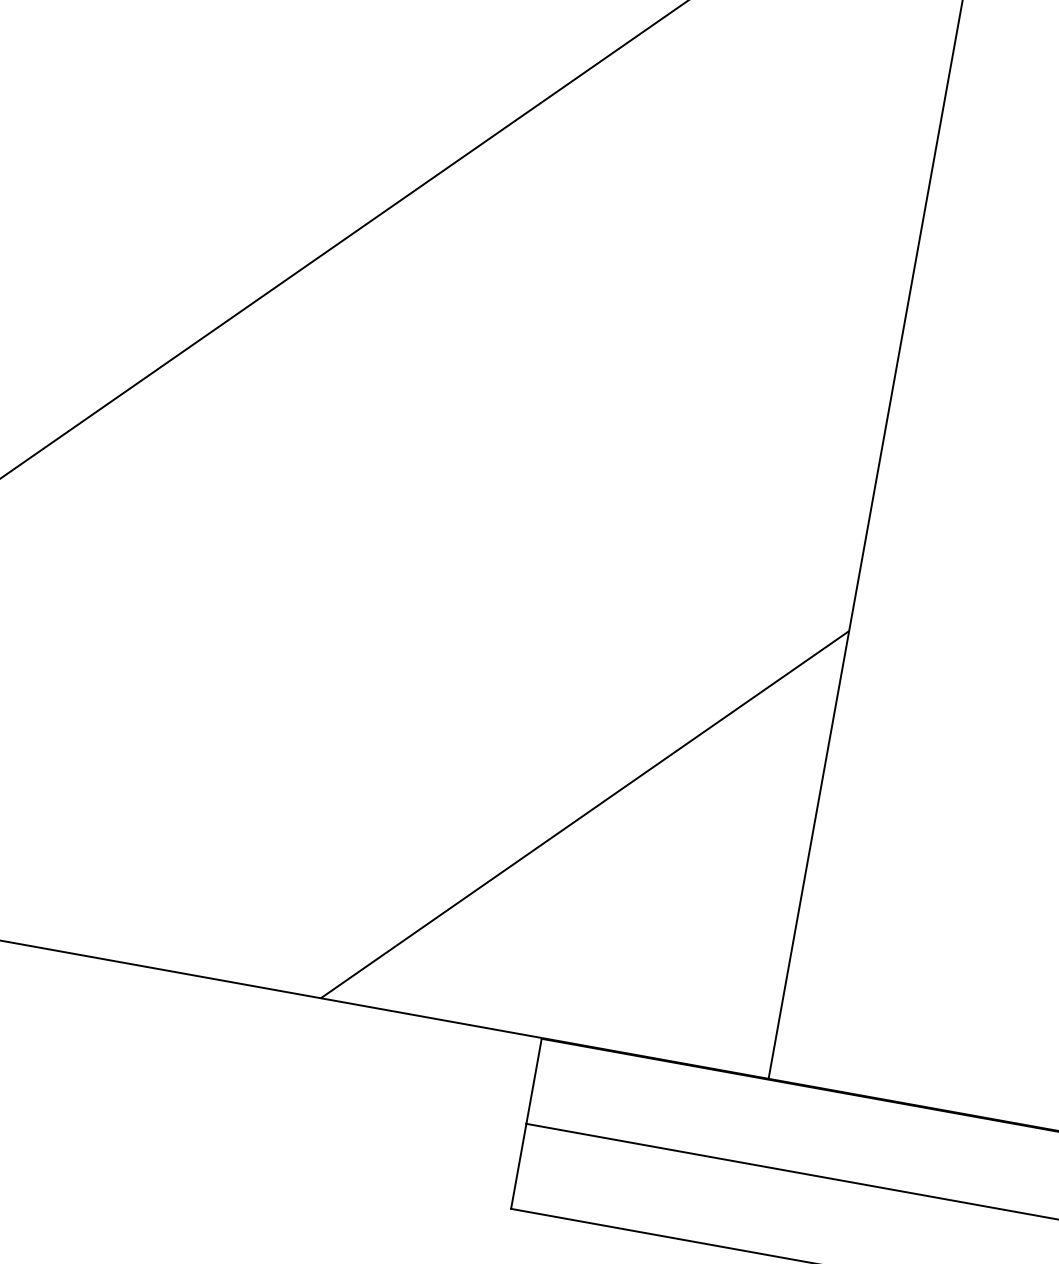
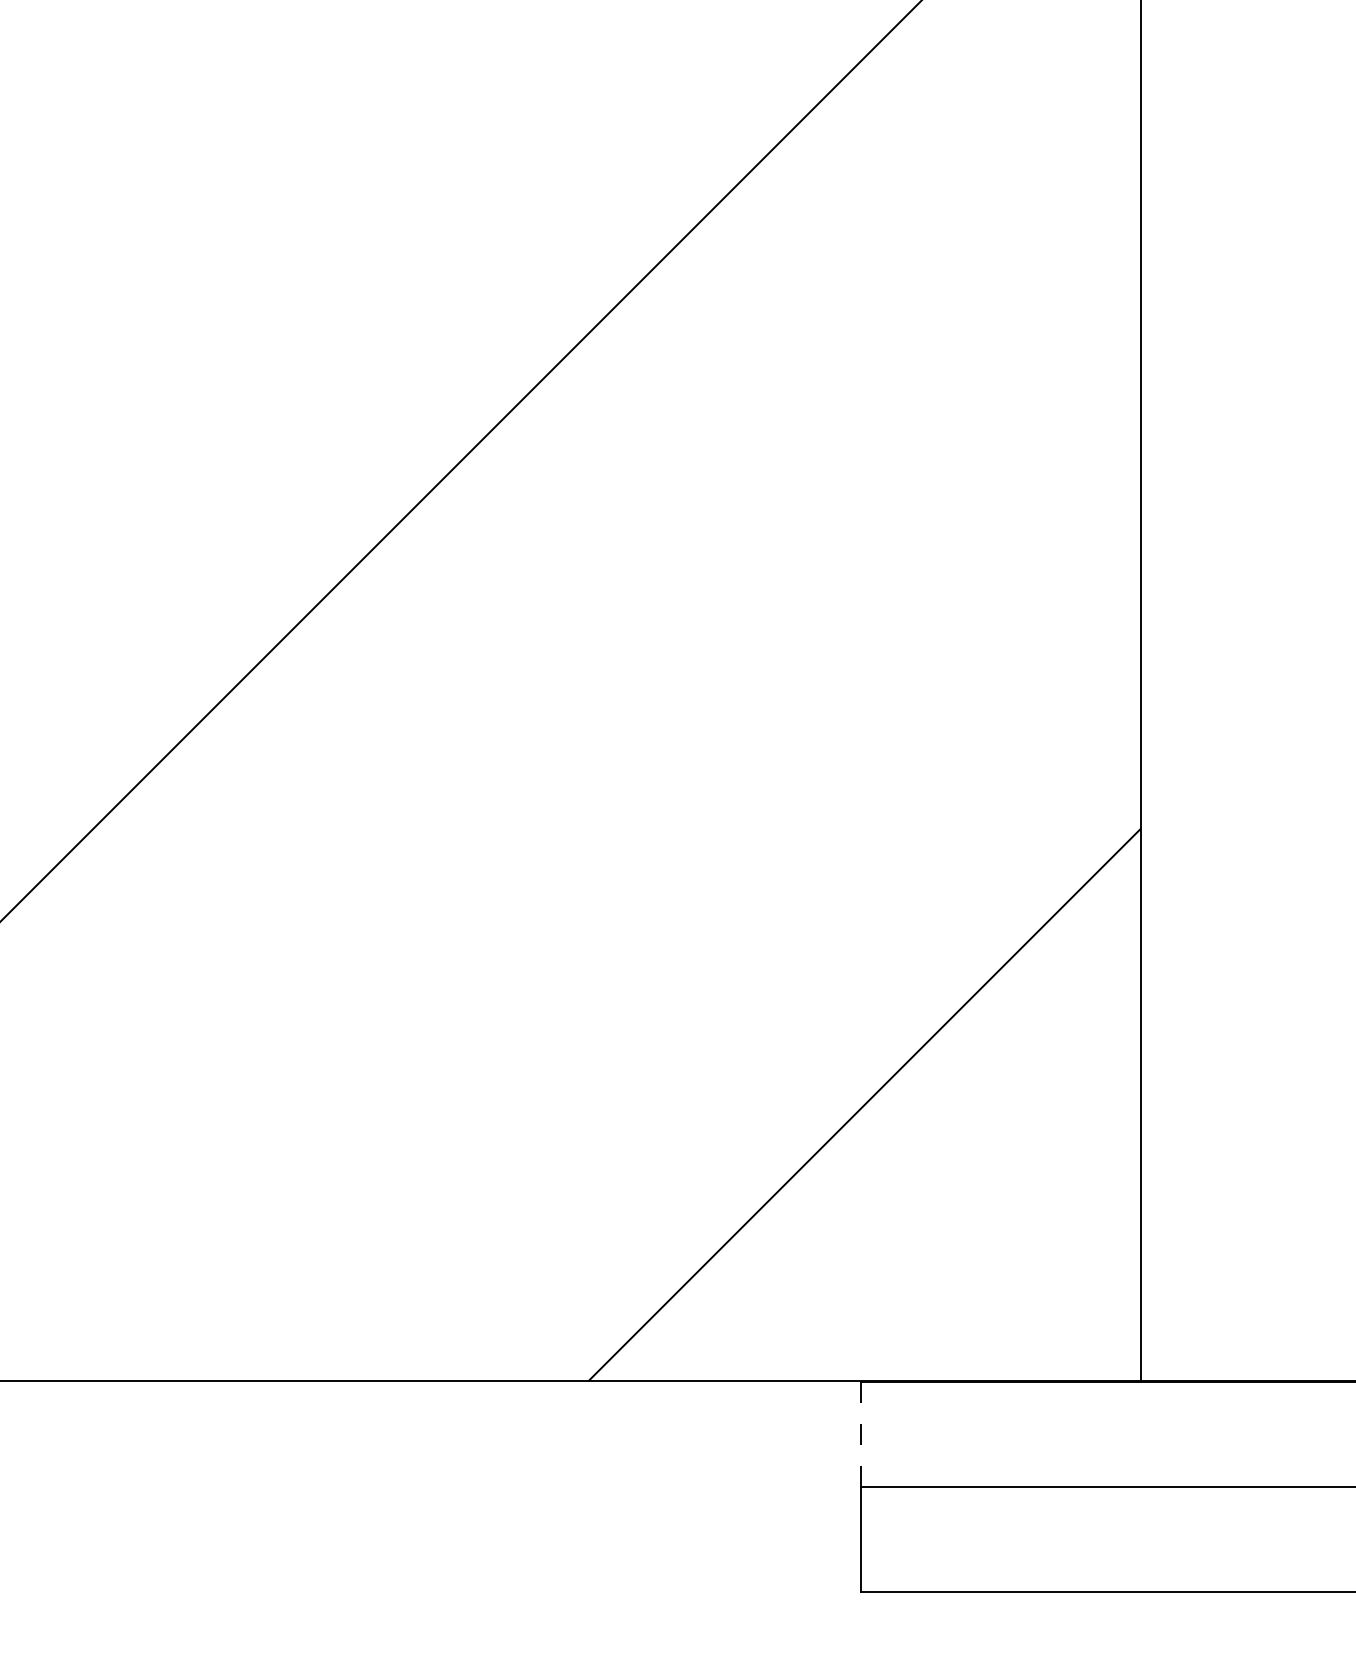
line: (534, 1081) -> (861, 1435), solid -> dashed

